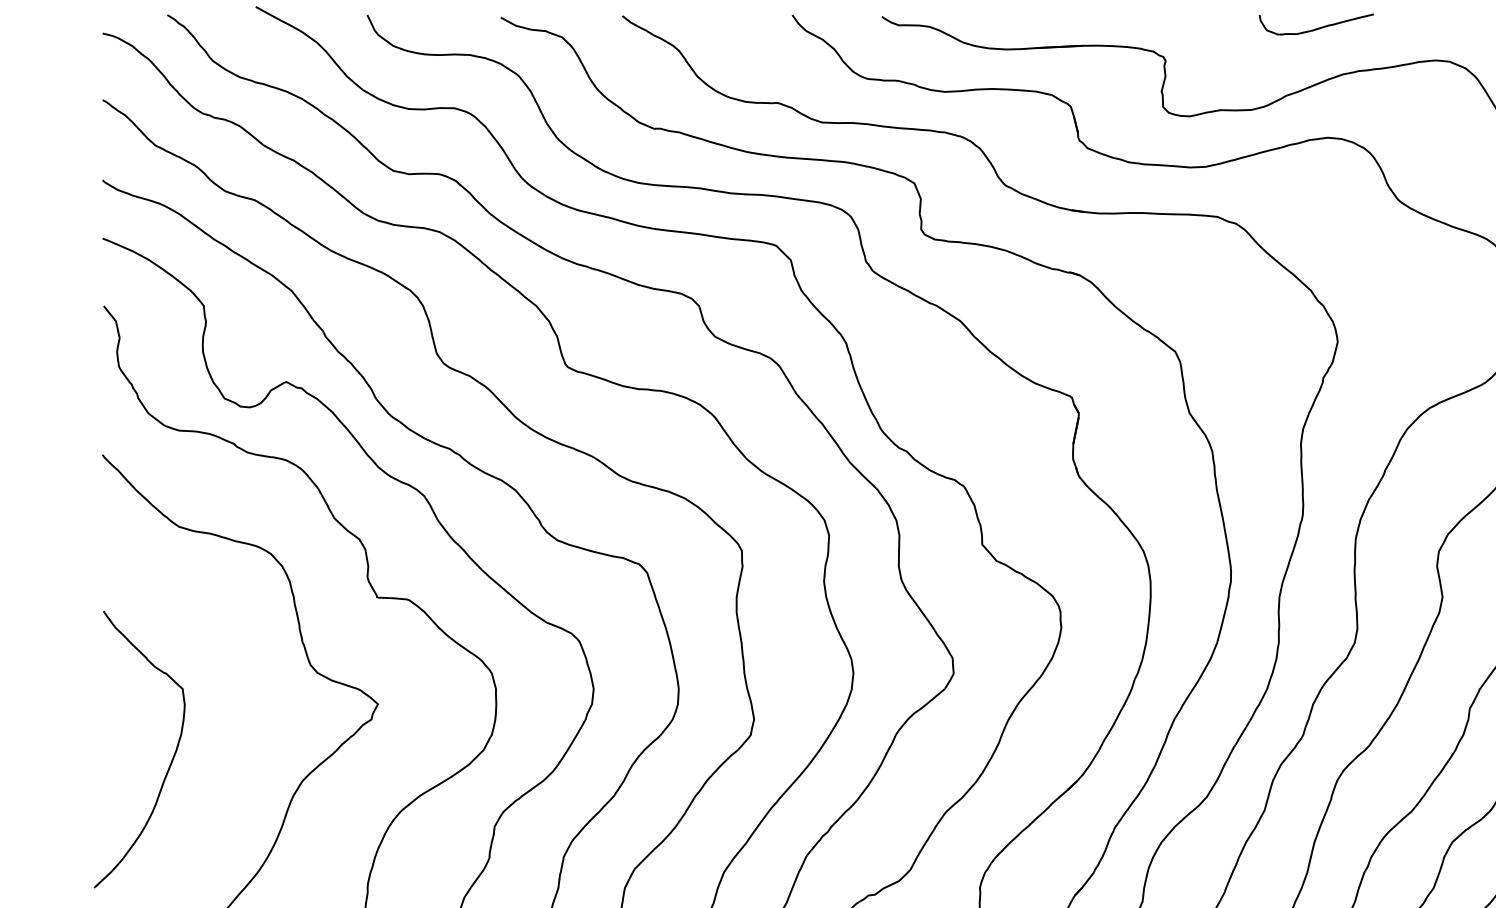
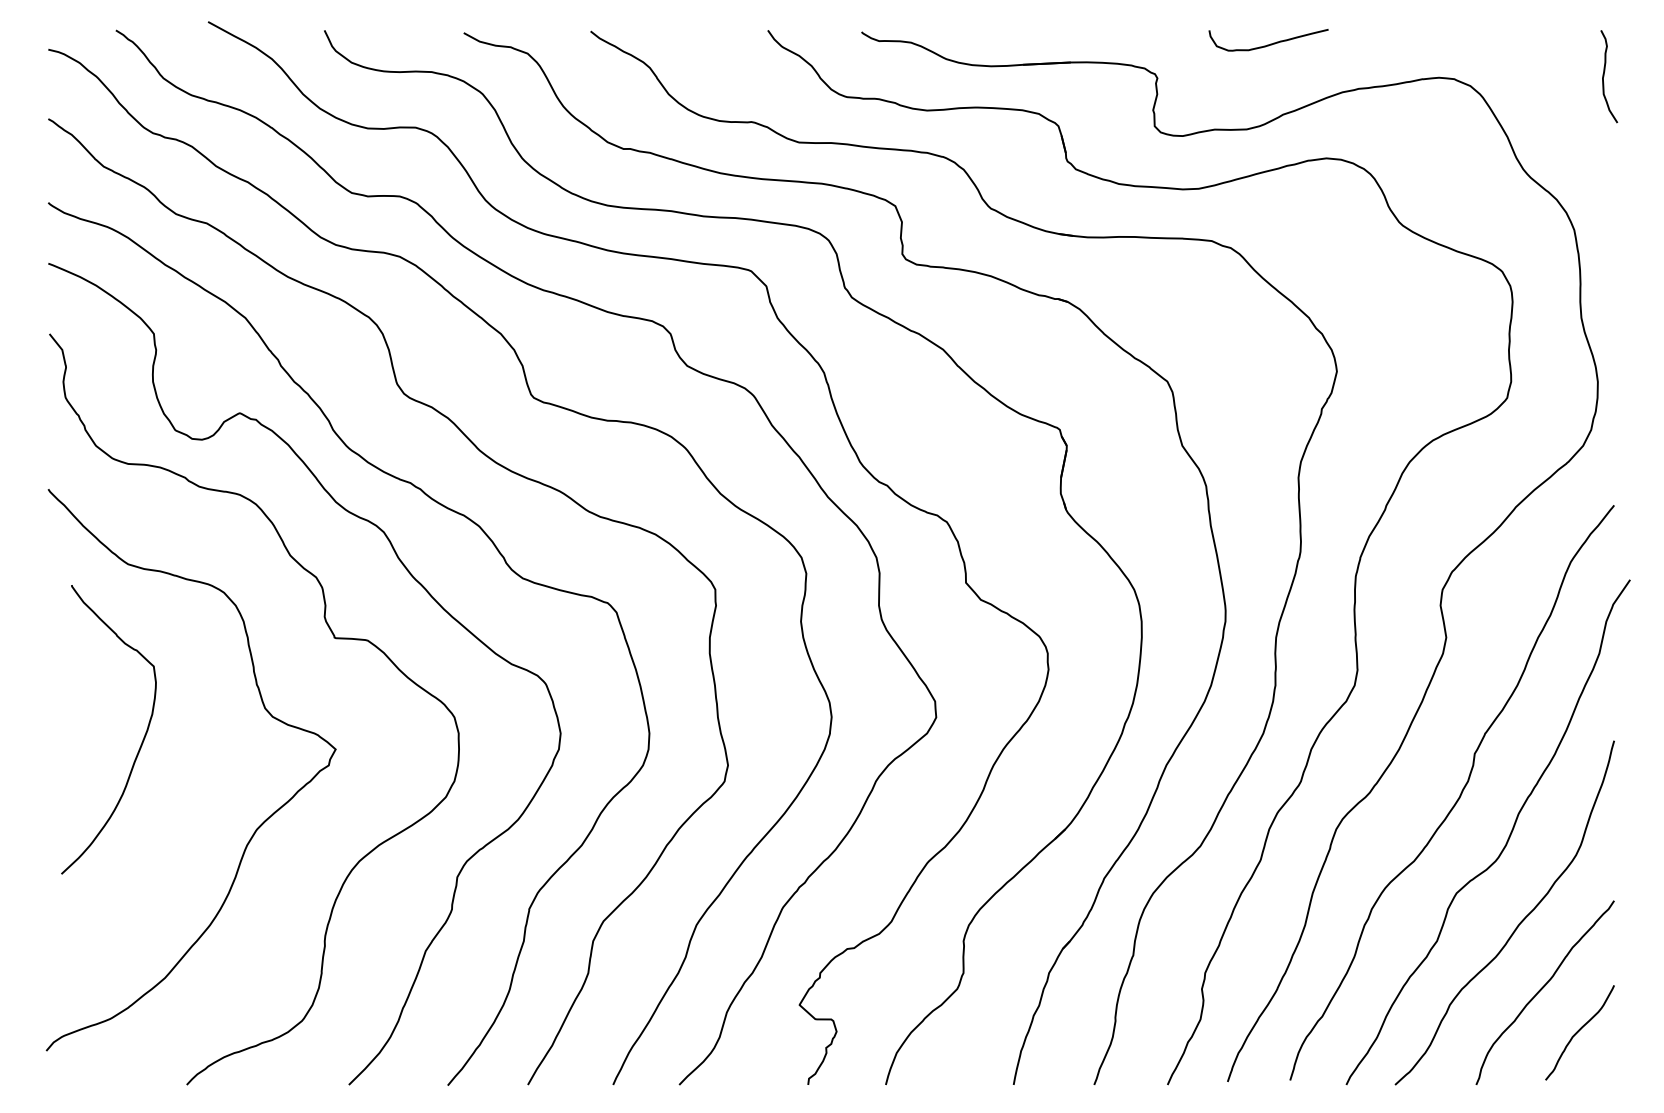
curve: (1318, 27) -> (1270, 43), moved
curve: (169, 763) -> (140, 744), moved

